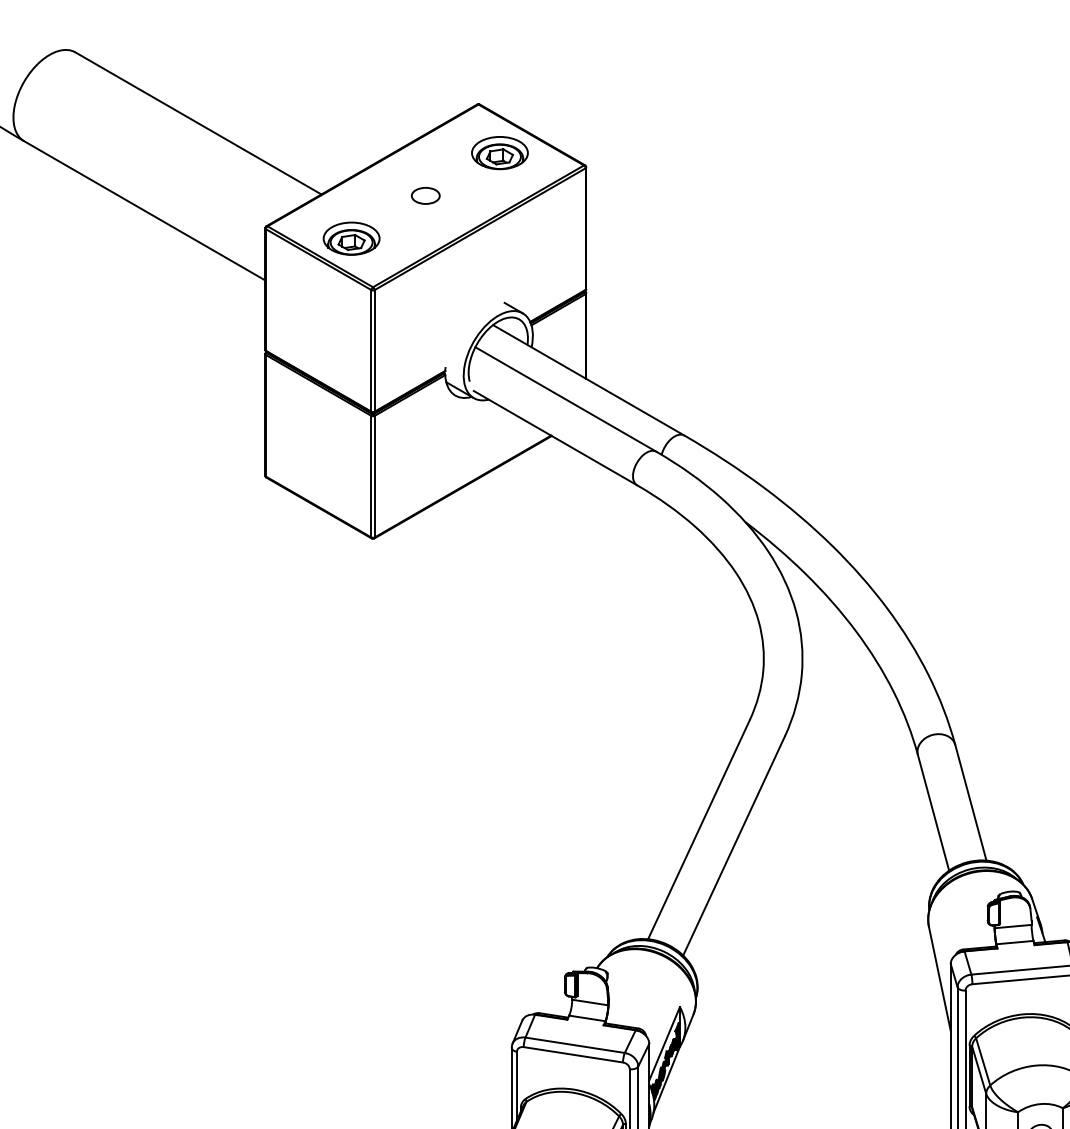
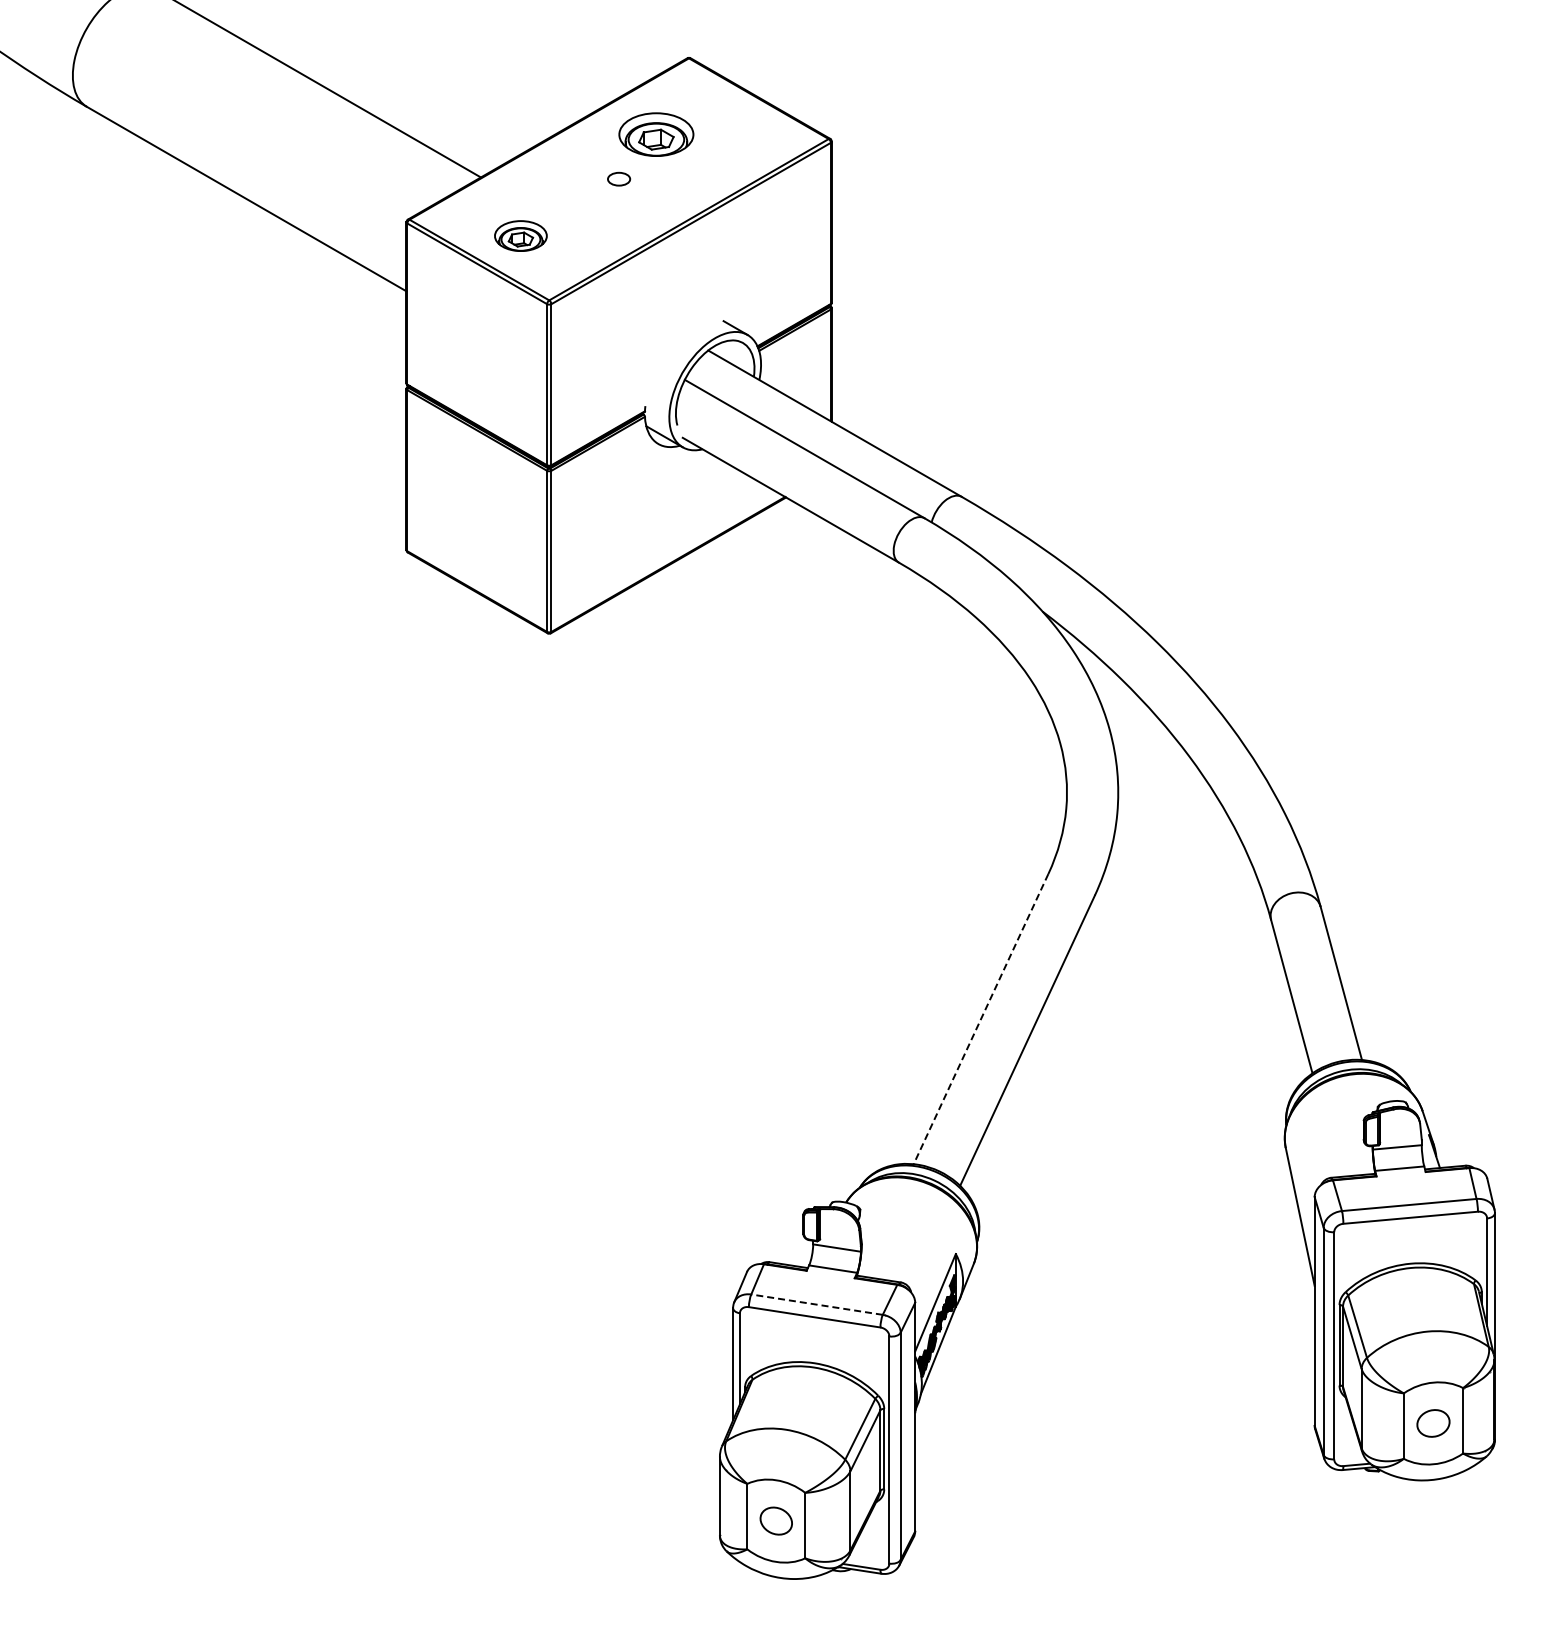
part: (500, 152) -> (656, 134), moved
part: (425, 195) -> (618, 178), size x0.6
part: (351, 238) -> (520, 235), size x0.7
line: (699, 830) -> (981, 1019), solid -> dashed
line: (575, 1045) -> (817, 1304), solid -> dashed

